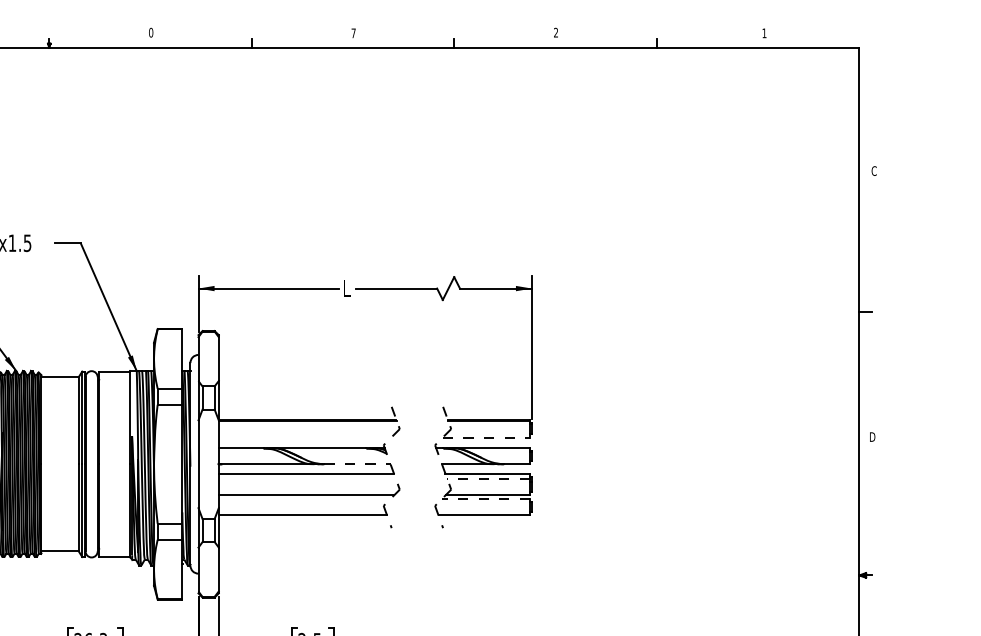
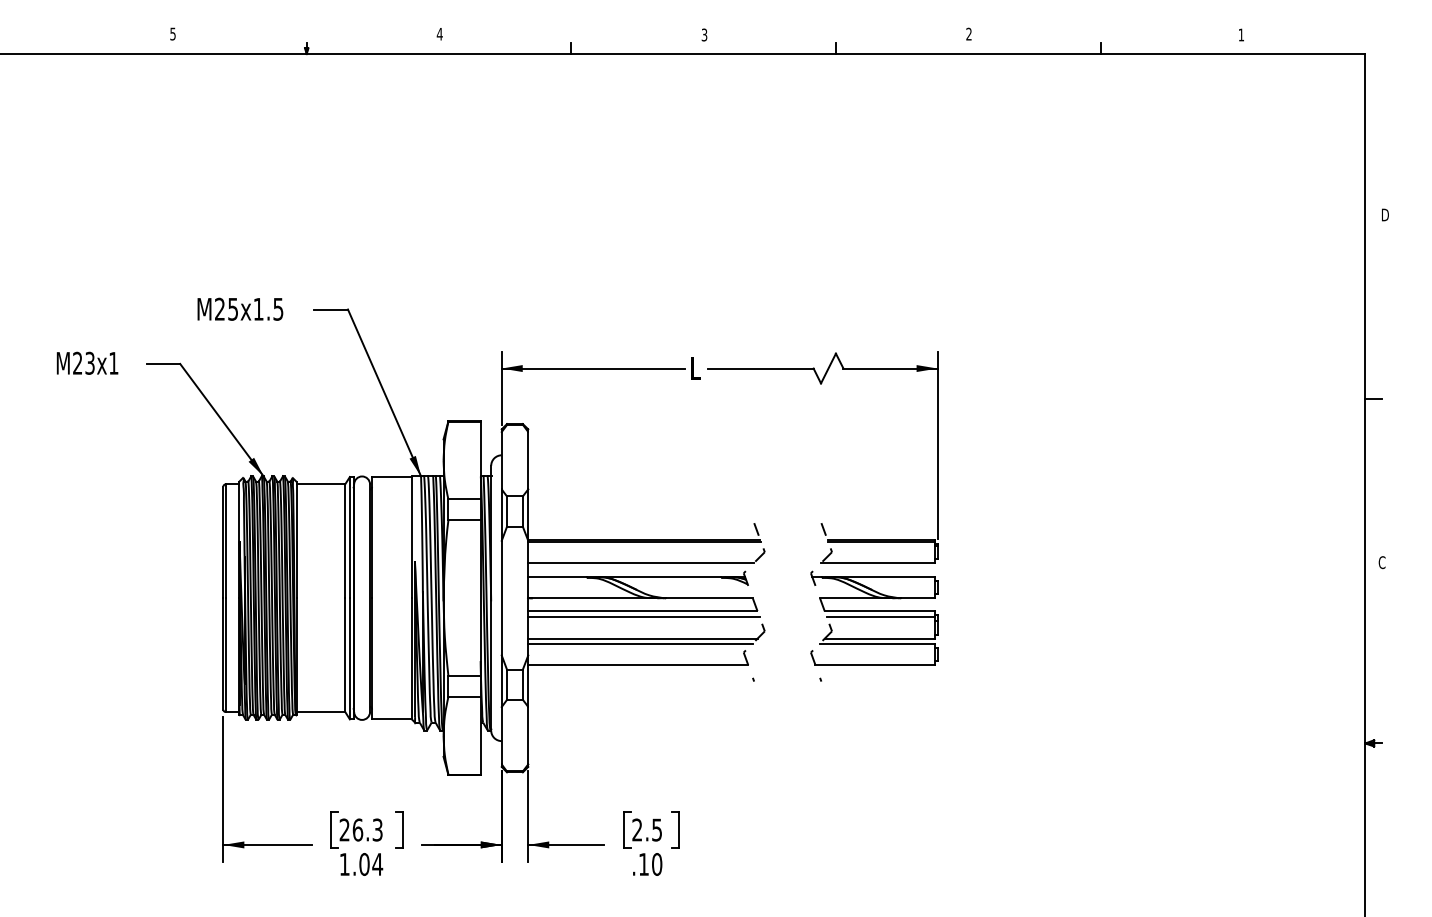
text: (150, 32) -> (439, 33), 0 -> 4
text: (353, 32) -> (704, 34), 7 -> 3
text: (873, 170) -> (1384, 214), C -> D
text: (872, 436) -> (1382, 562), D -> C
line: (304, 437) -> (640, 563), added
line: (486, 437) -> (877, 563), dashed -> solid
line: (358, 464) -> (710, 598), dashed -> solid
line: (306, 479) -> (643, 617), added
line: (488, 479) -> (880, 617), dashed -> solid
line: (304, 498) -> (640, 643), added
line: (485, 498) -> (876, 643), dashed -> solid

